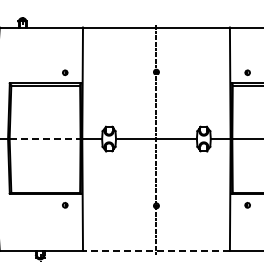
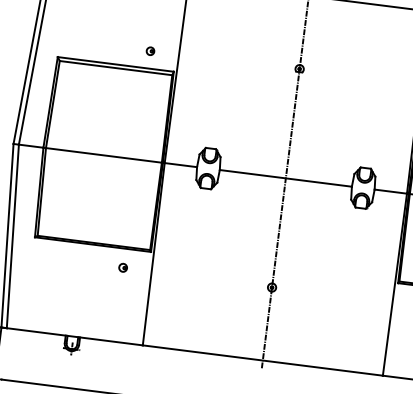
line: (45, 139) -> (104, 156), dashed -> solid
line: (155, 250) -> (261, 360), dashed -> solid

